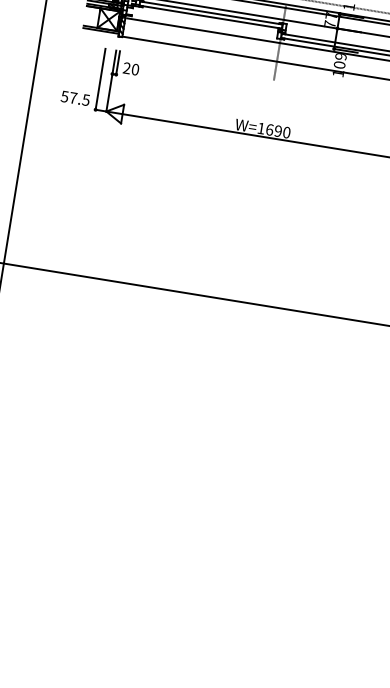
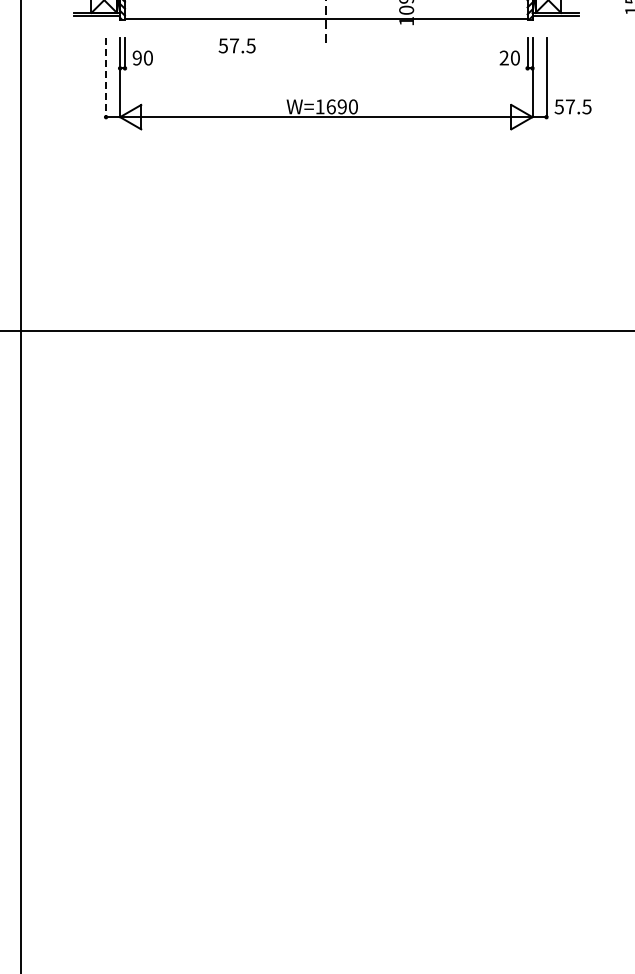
text: (126, 67) -> (136, 57), 20 -> 90
line: (100, 79) -> (106, 77), solid -> dashed
text: (75, 98) -> (236, 45), moved

